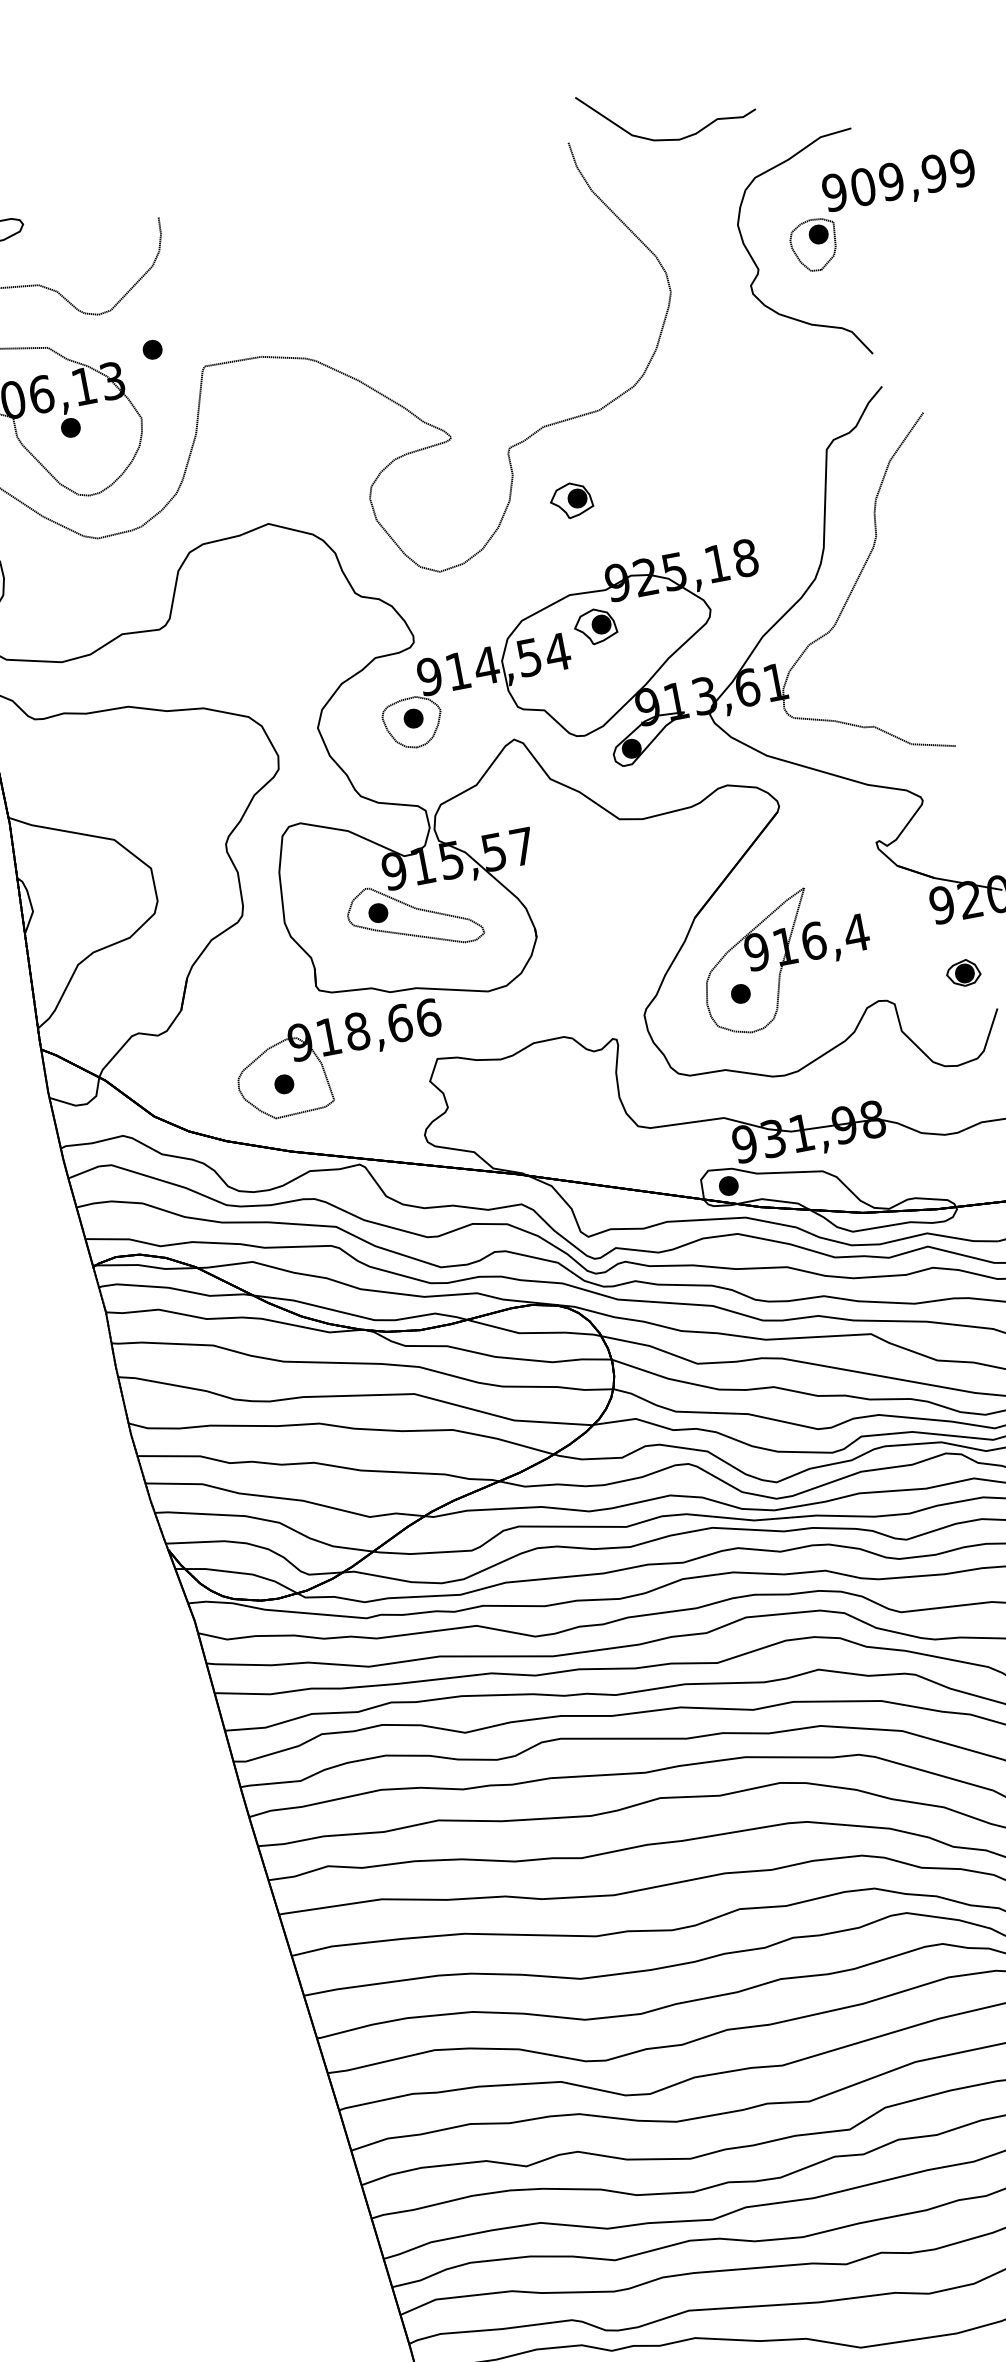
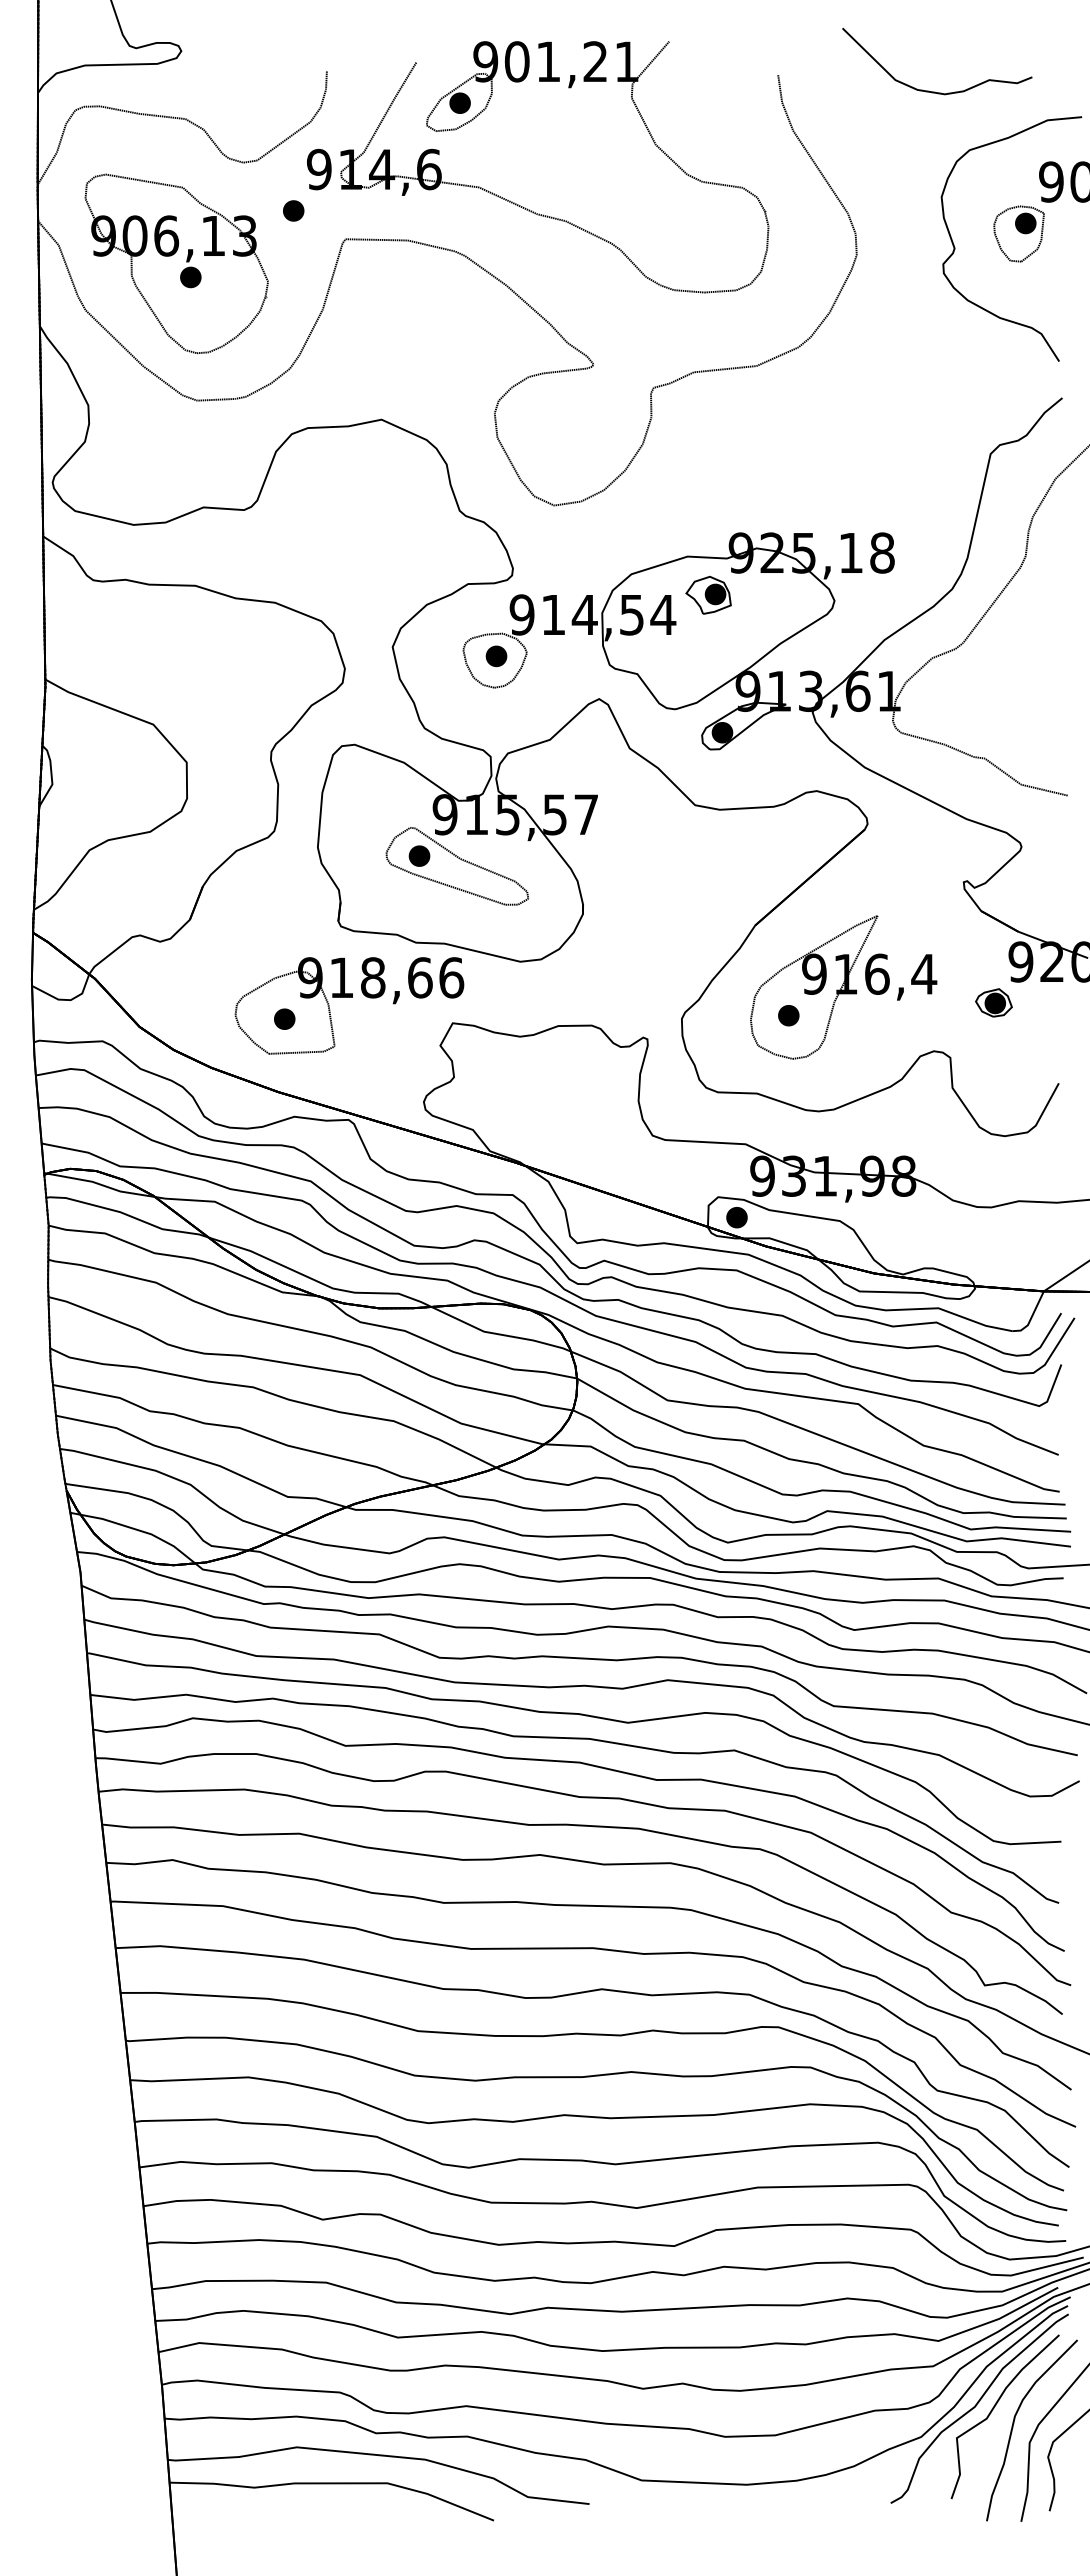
curve: (670, 138) -> (935, 91), moved
part: (357, 305) -> (520, 205), added
part: (571, 500) -> (708, 456), removed
part: (963, 972) -> (993, 1002), moved

